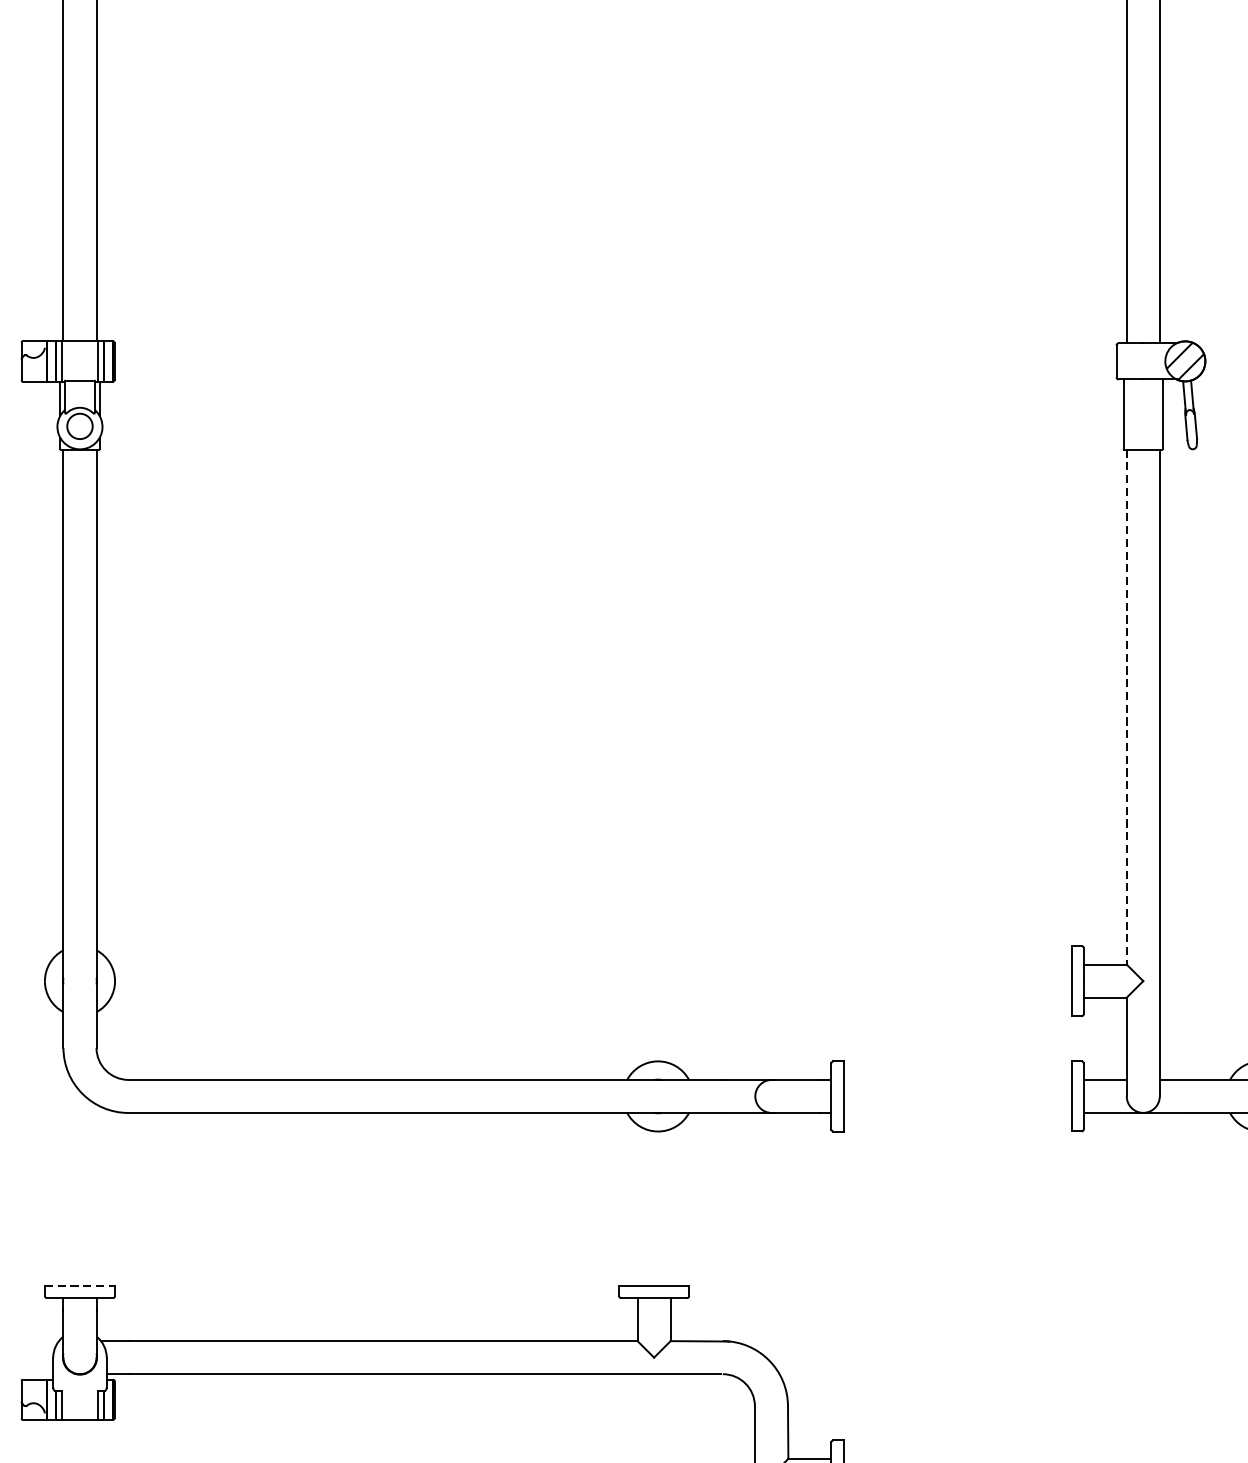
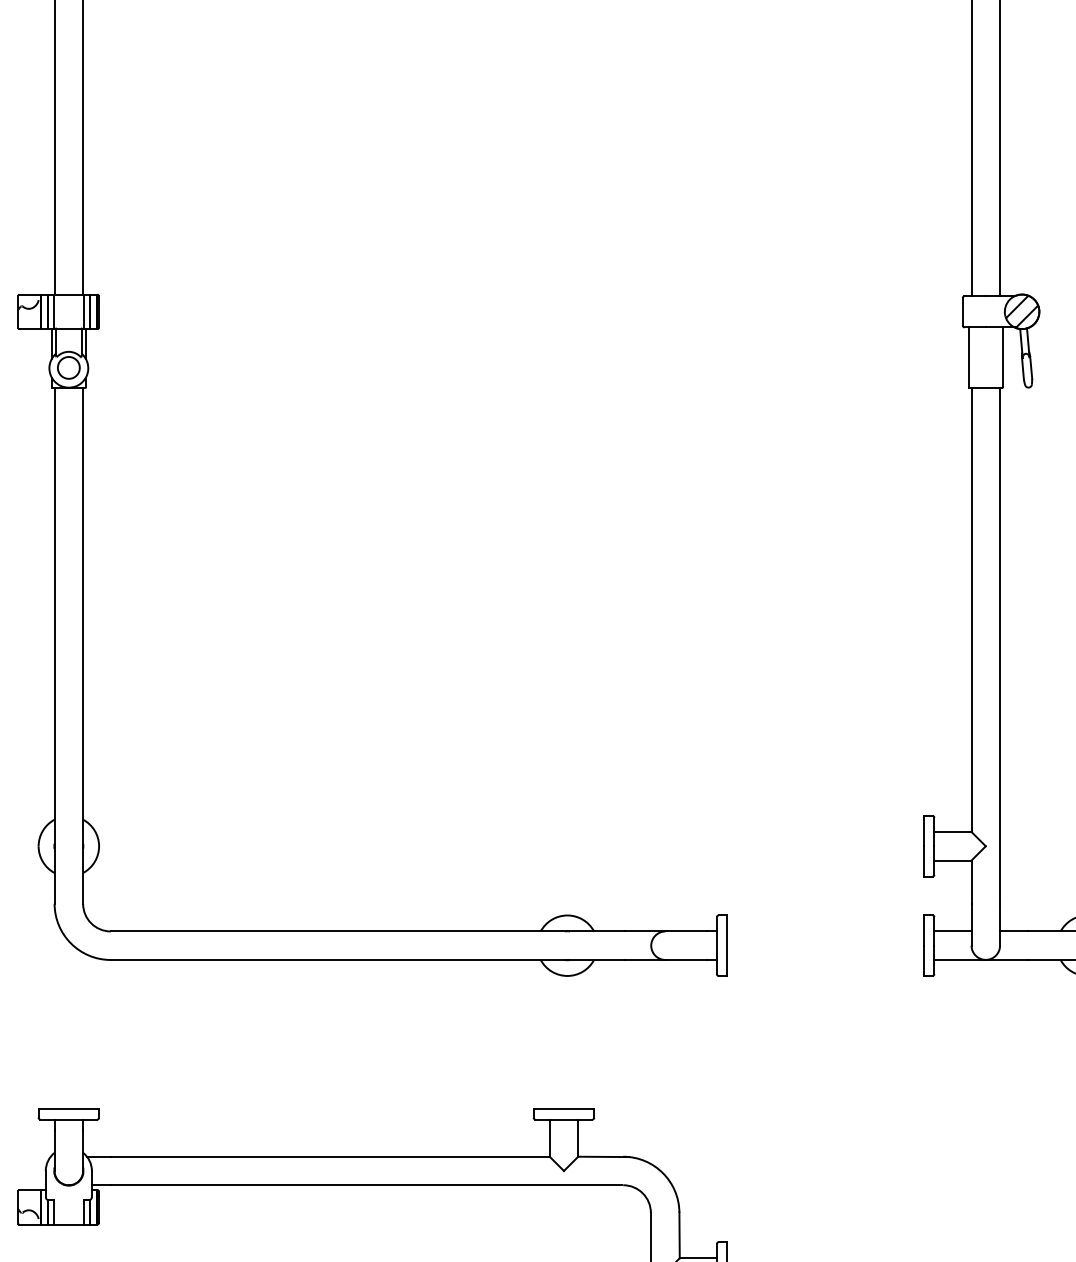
line: (1126, 707) -> (971, 610), dashed -> solid
line: (80, 1286) -> (69, 1109), dashed -> solid

